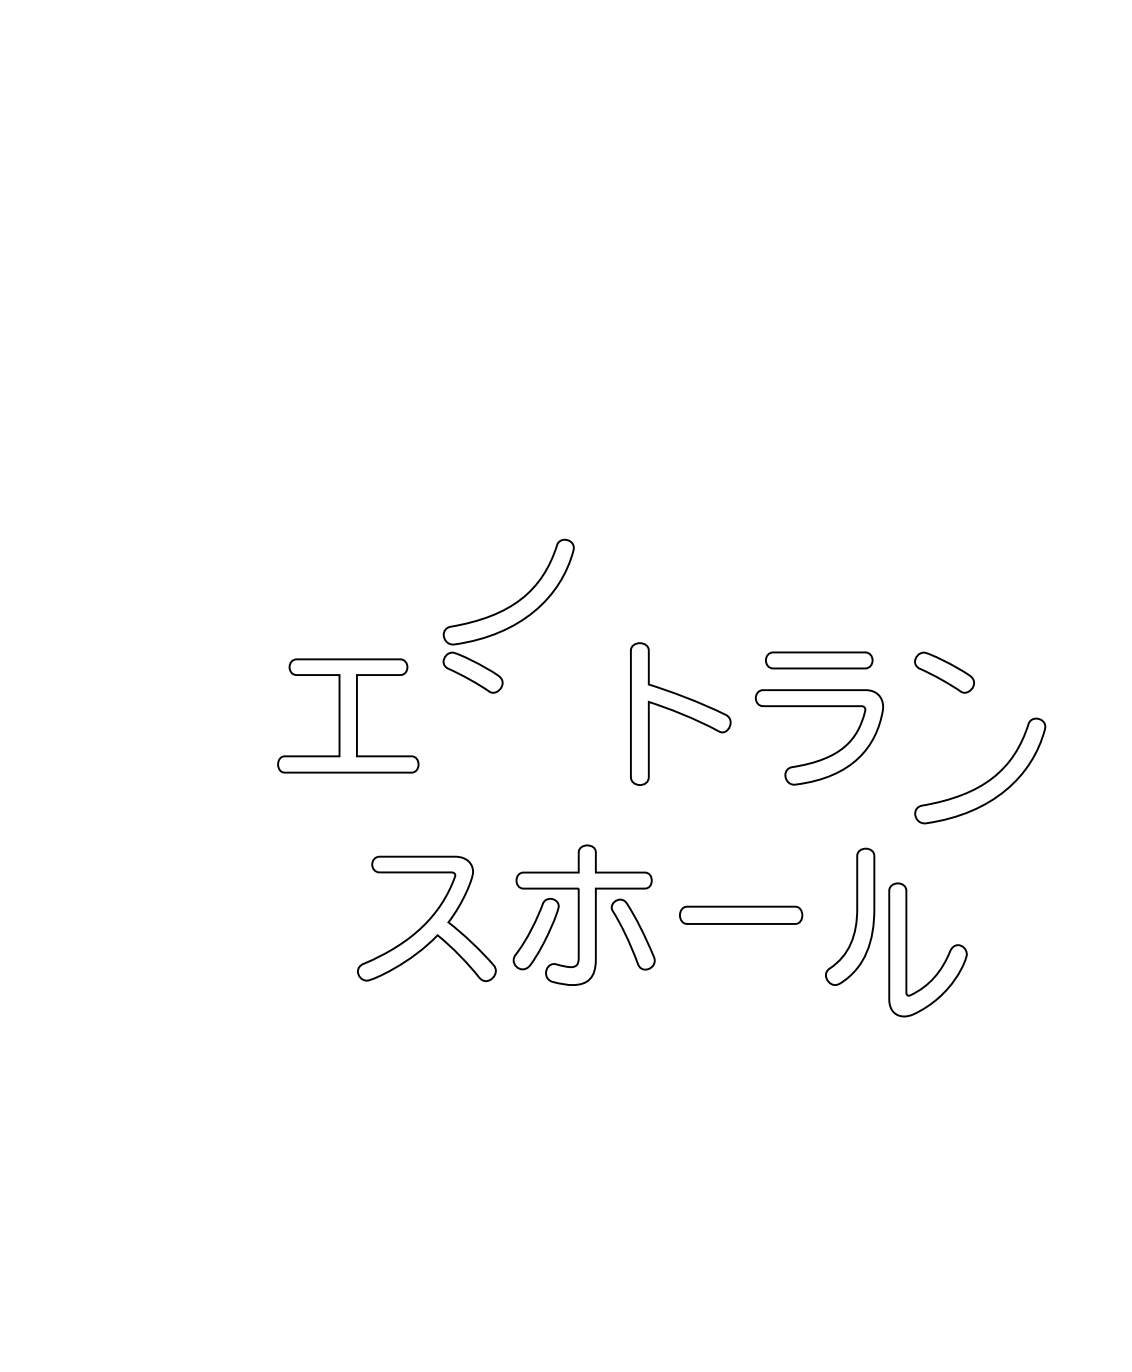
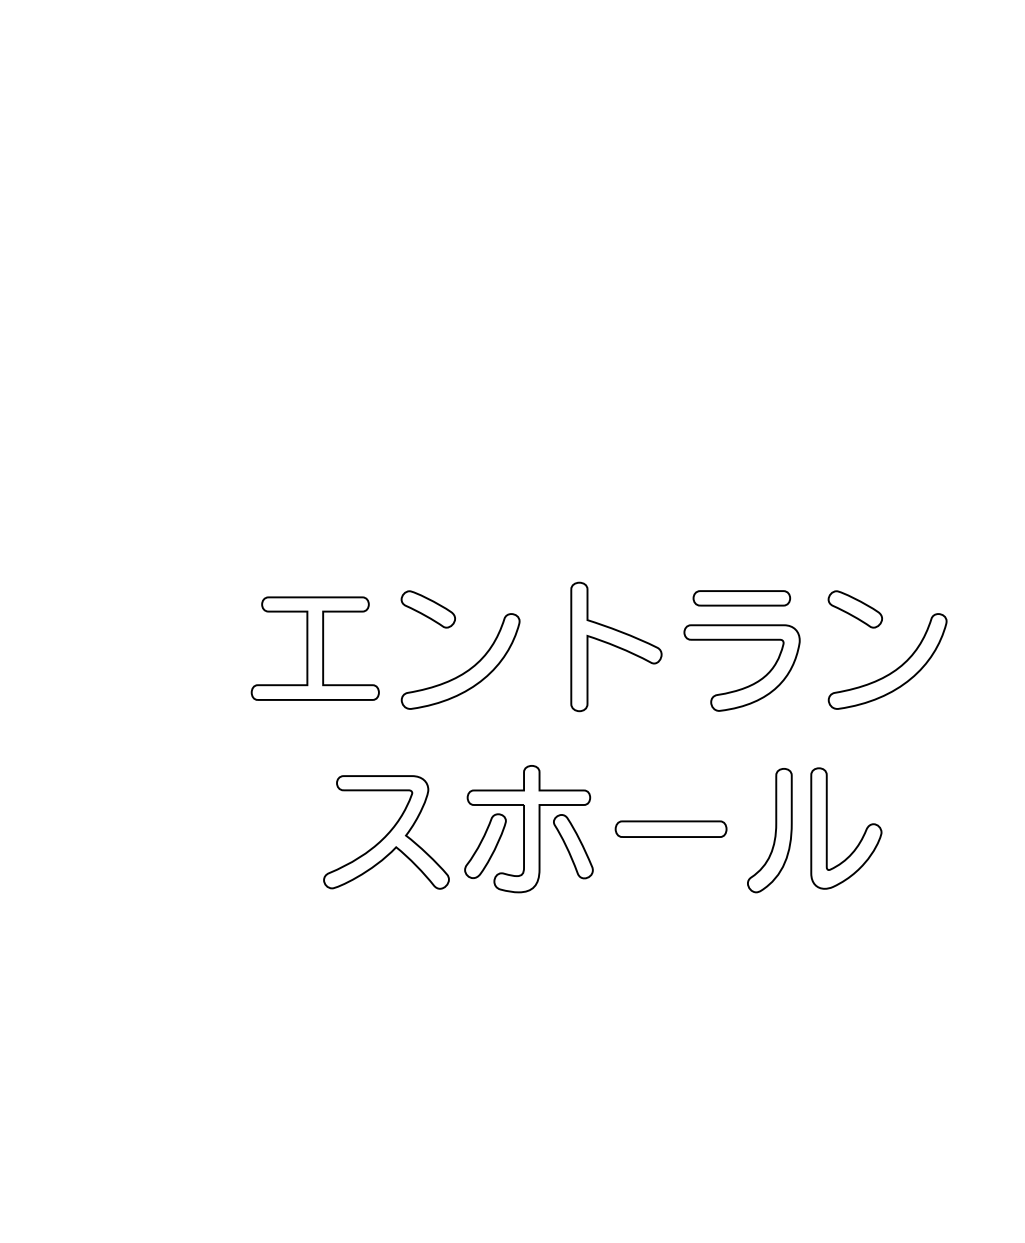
part: (513, 603) -> (464, 671), moved
part: (984, 782) -> (891, 671), moved
part: (945, 957) -> (862, 835), moved

